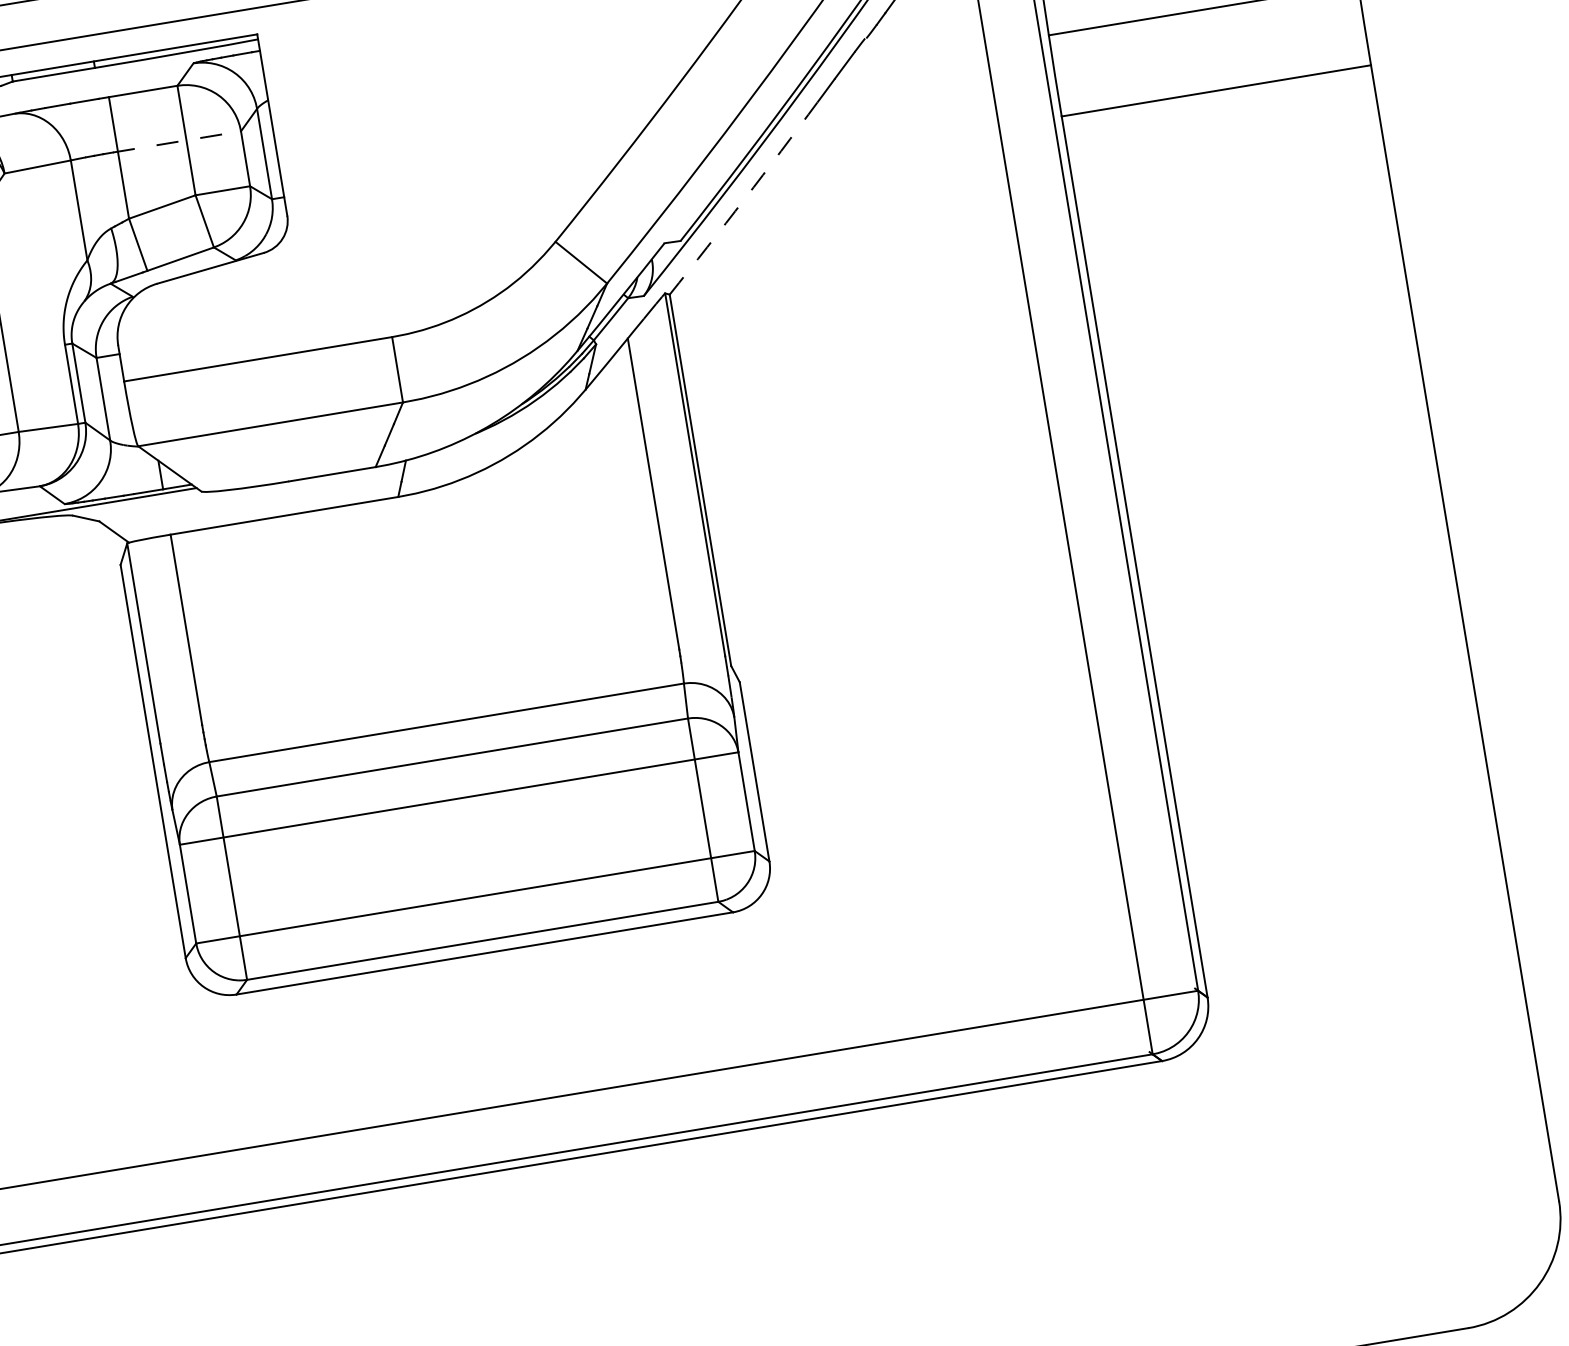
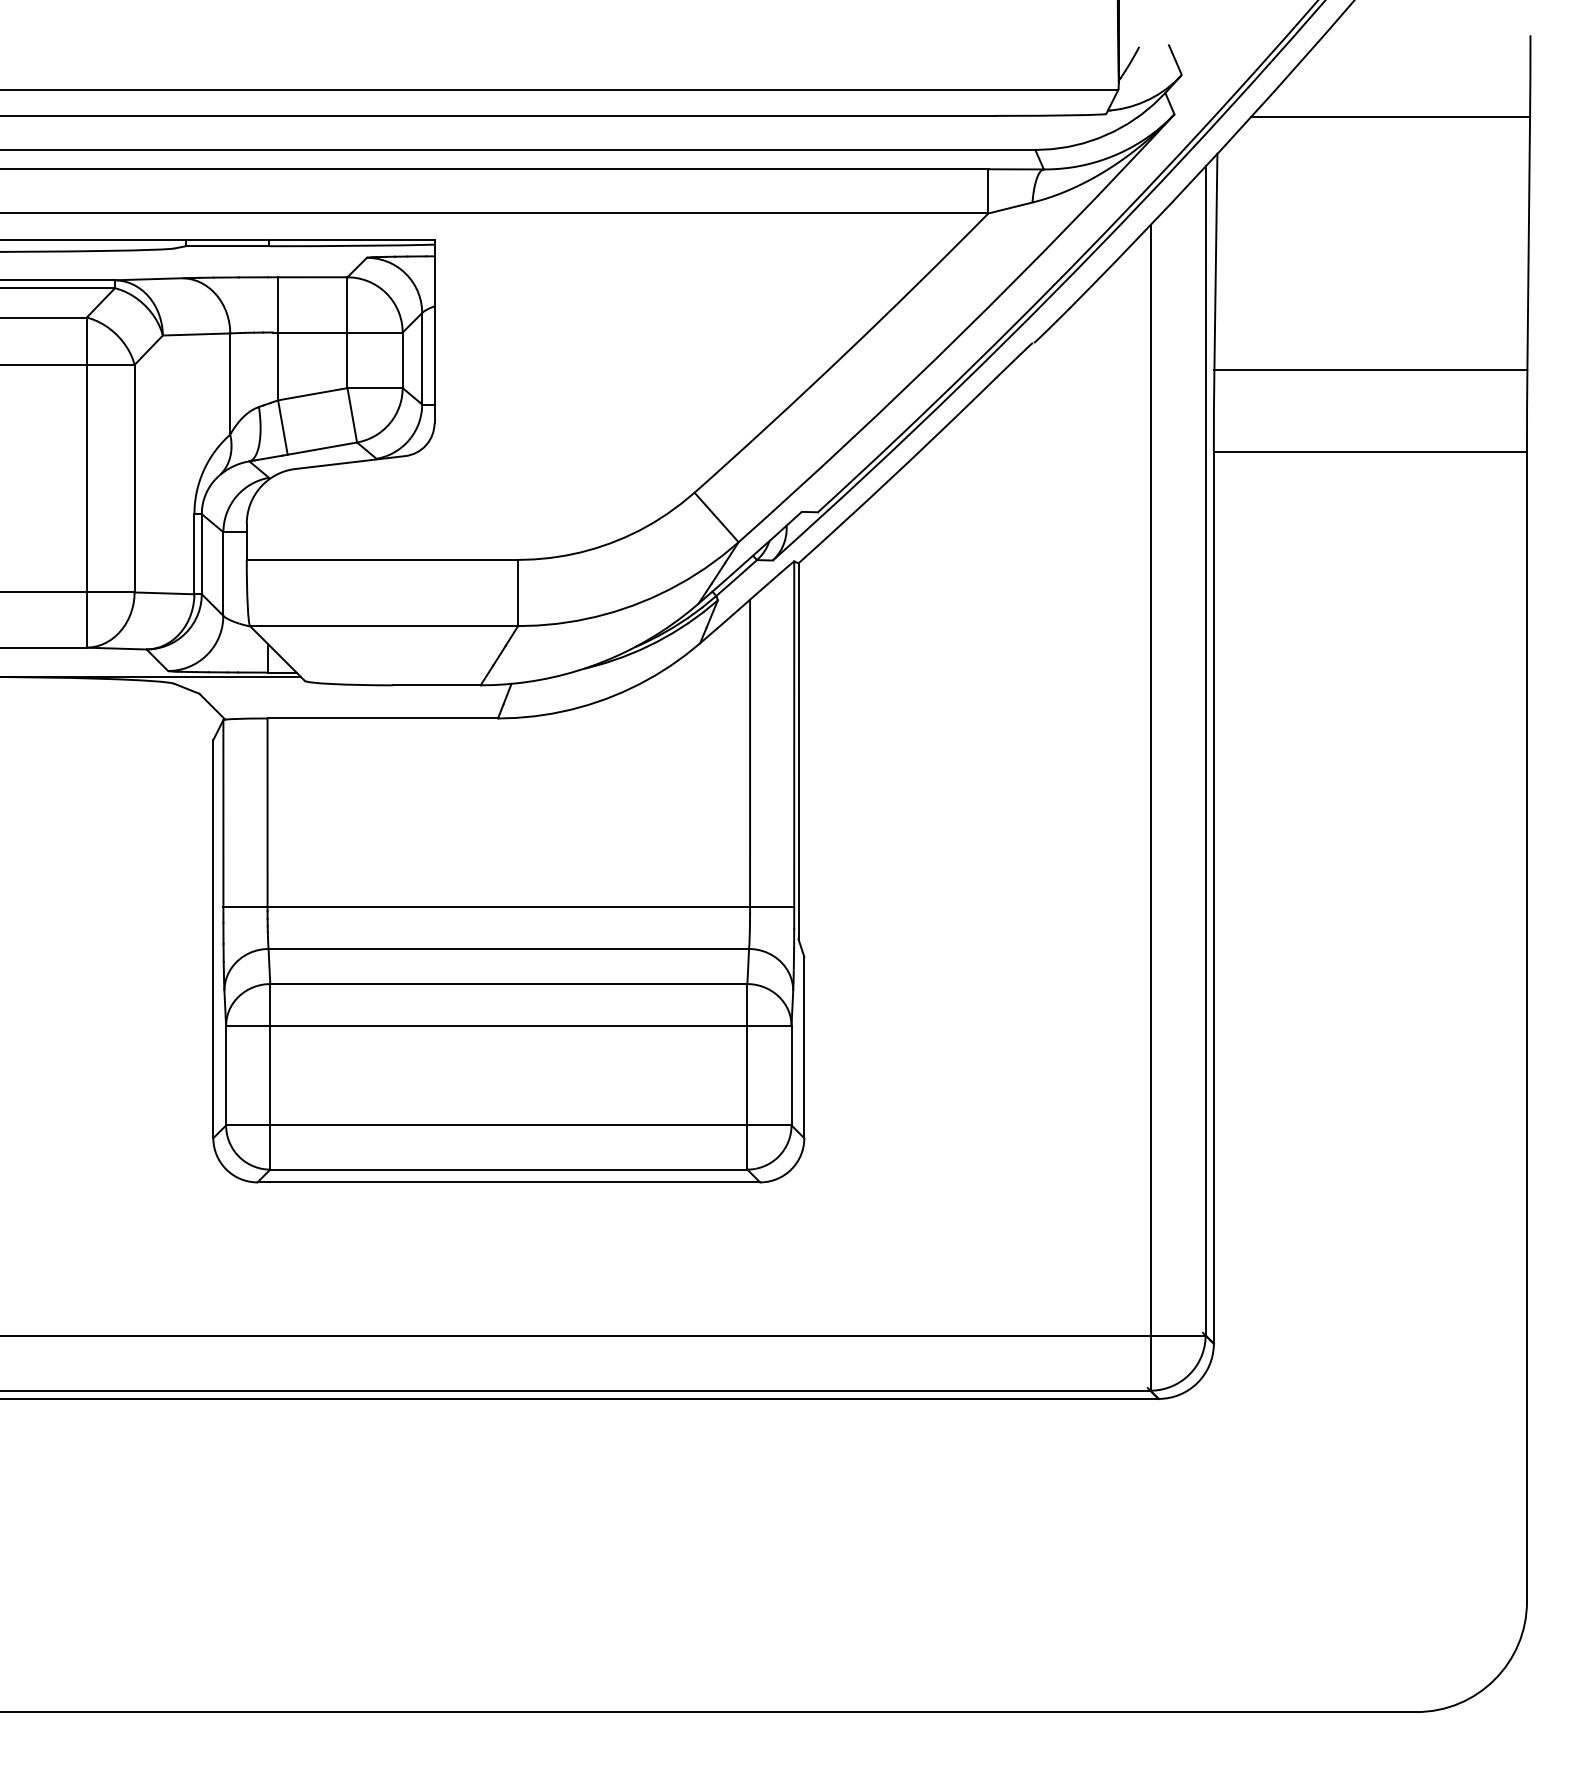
line: (176, 141) -> (337, 332), dashed -> solid
arc: (744, 199) -> (887, 481), dashed -> solid
line: (439, 681) -> (508, 907), added

